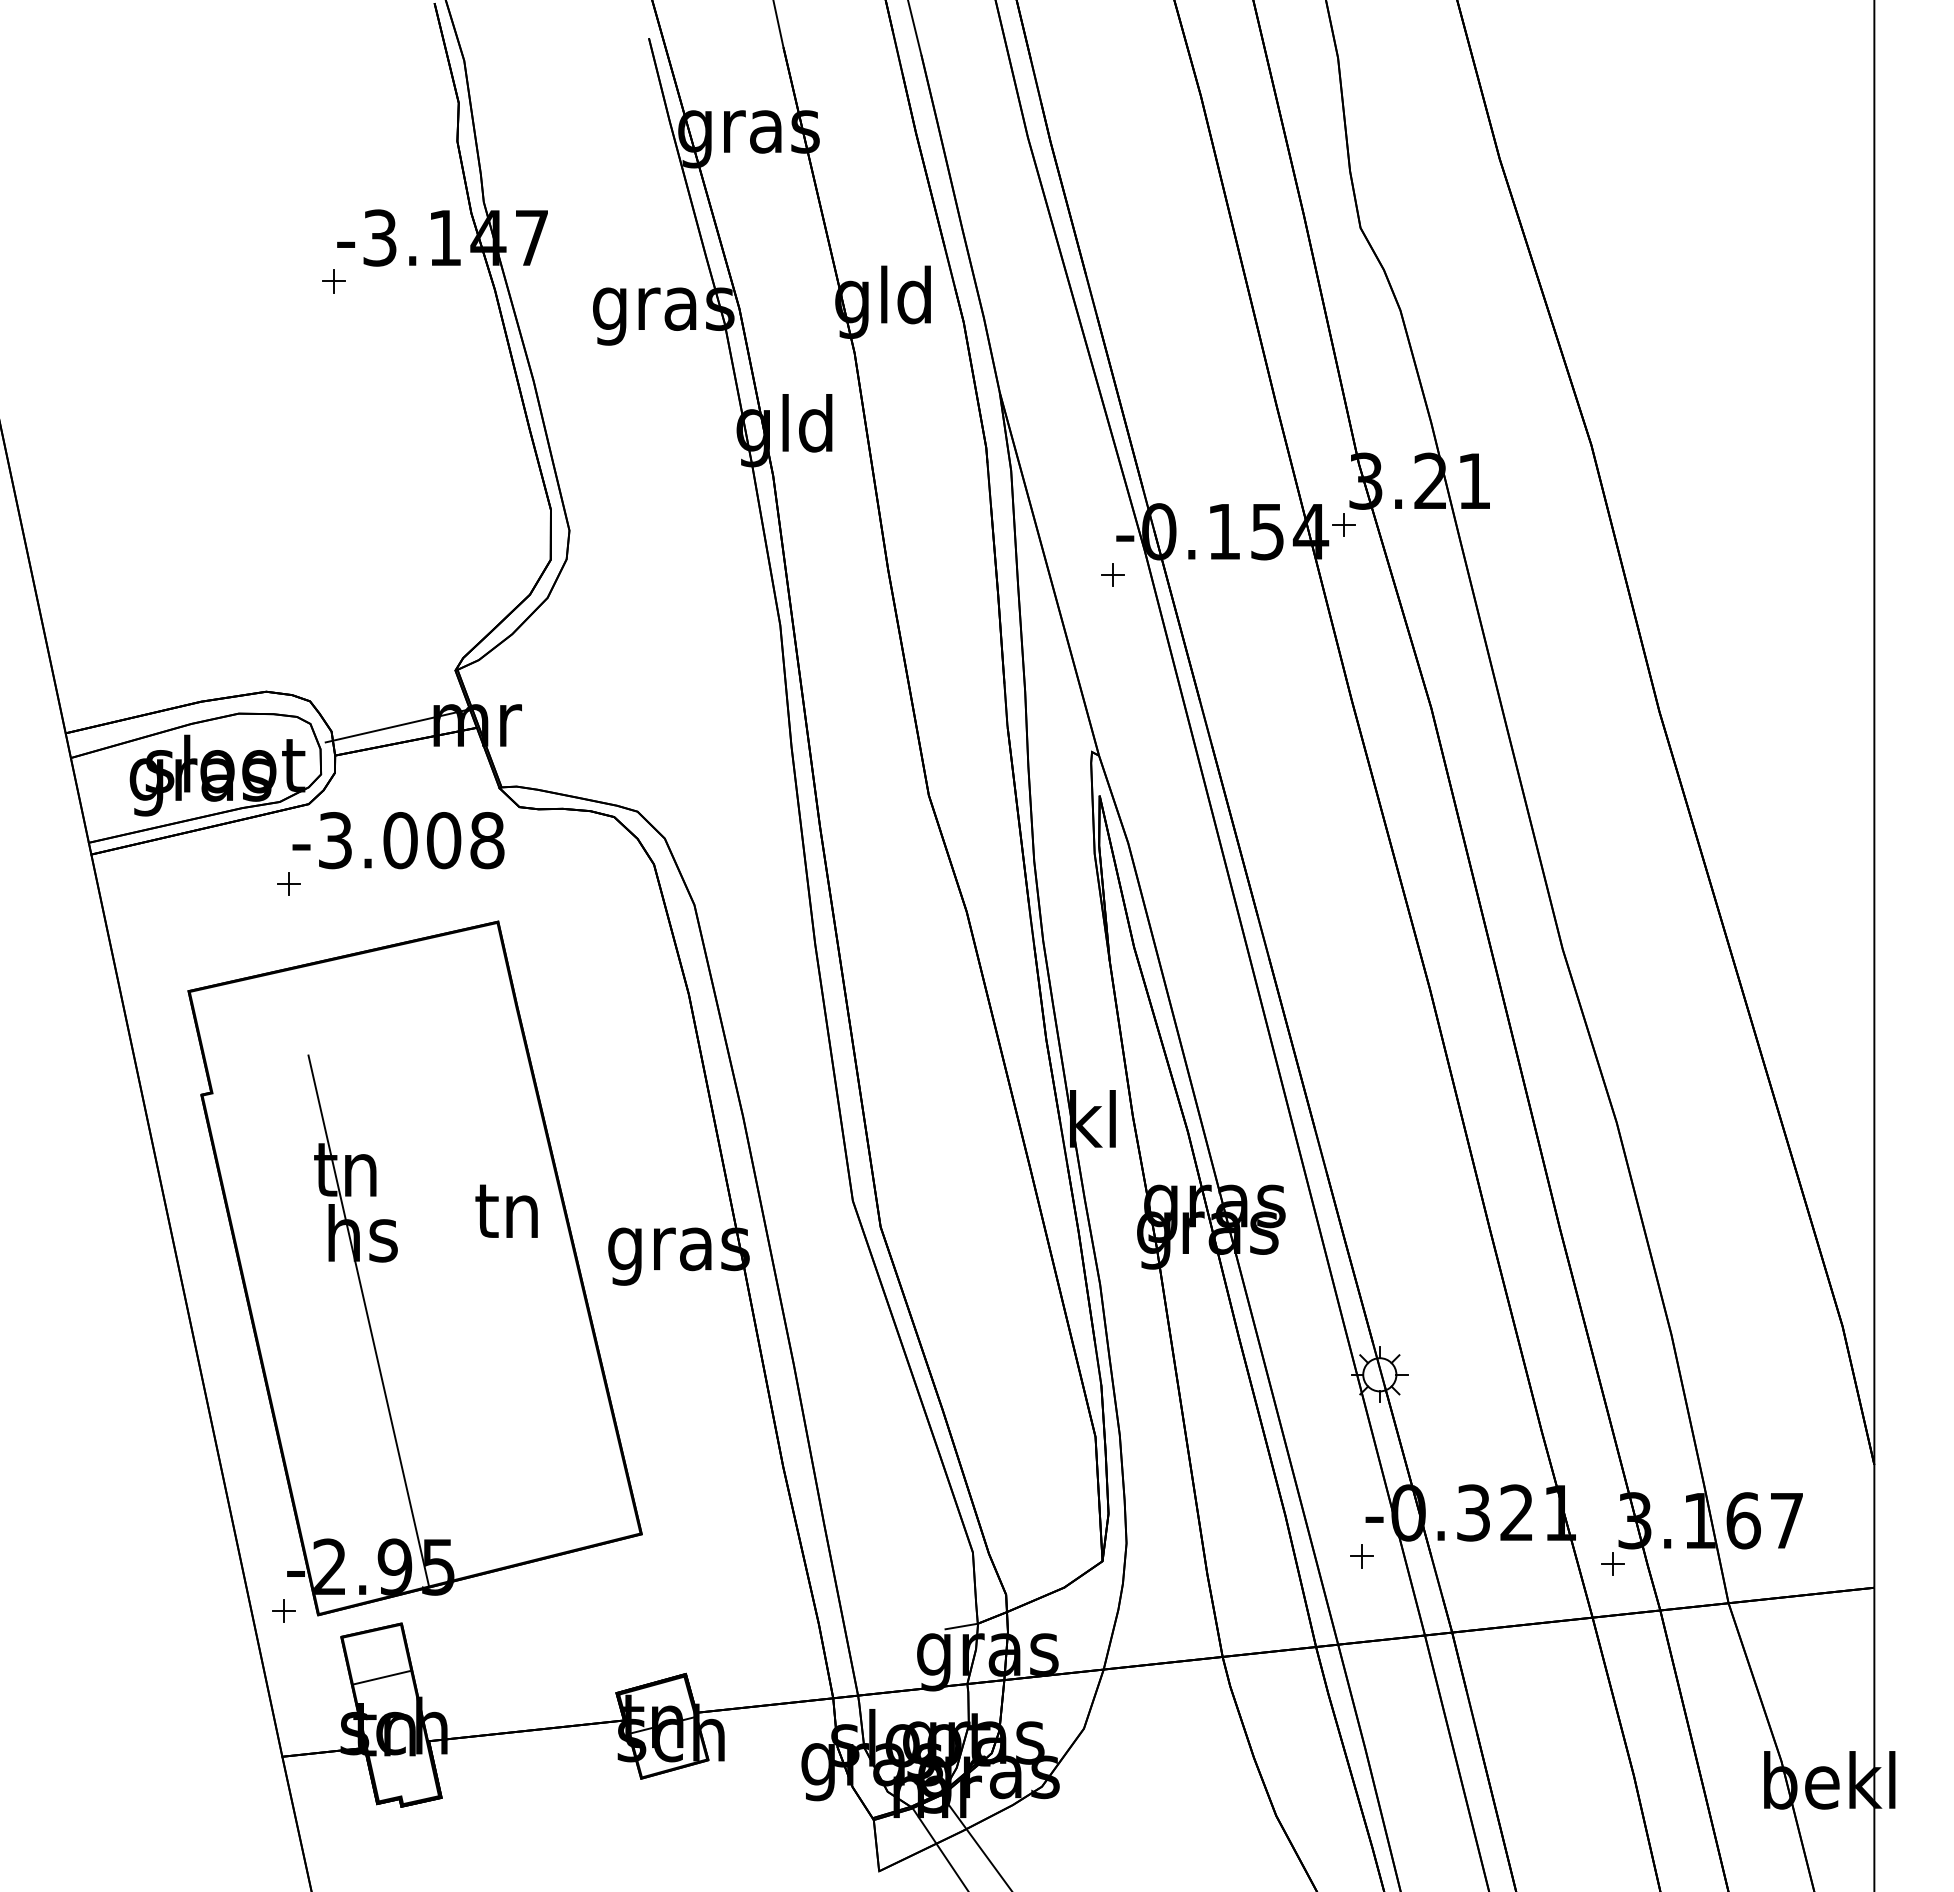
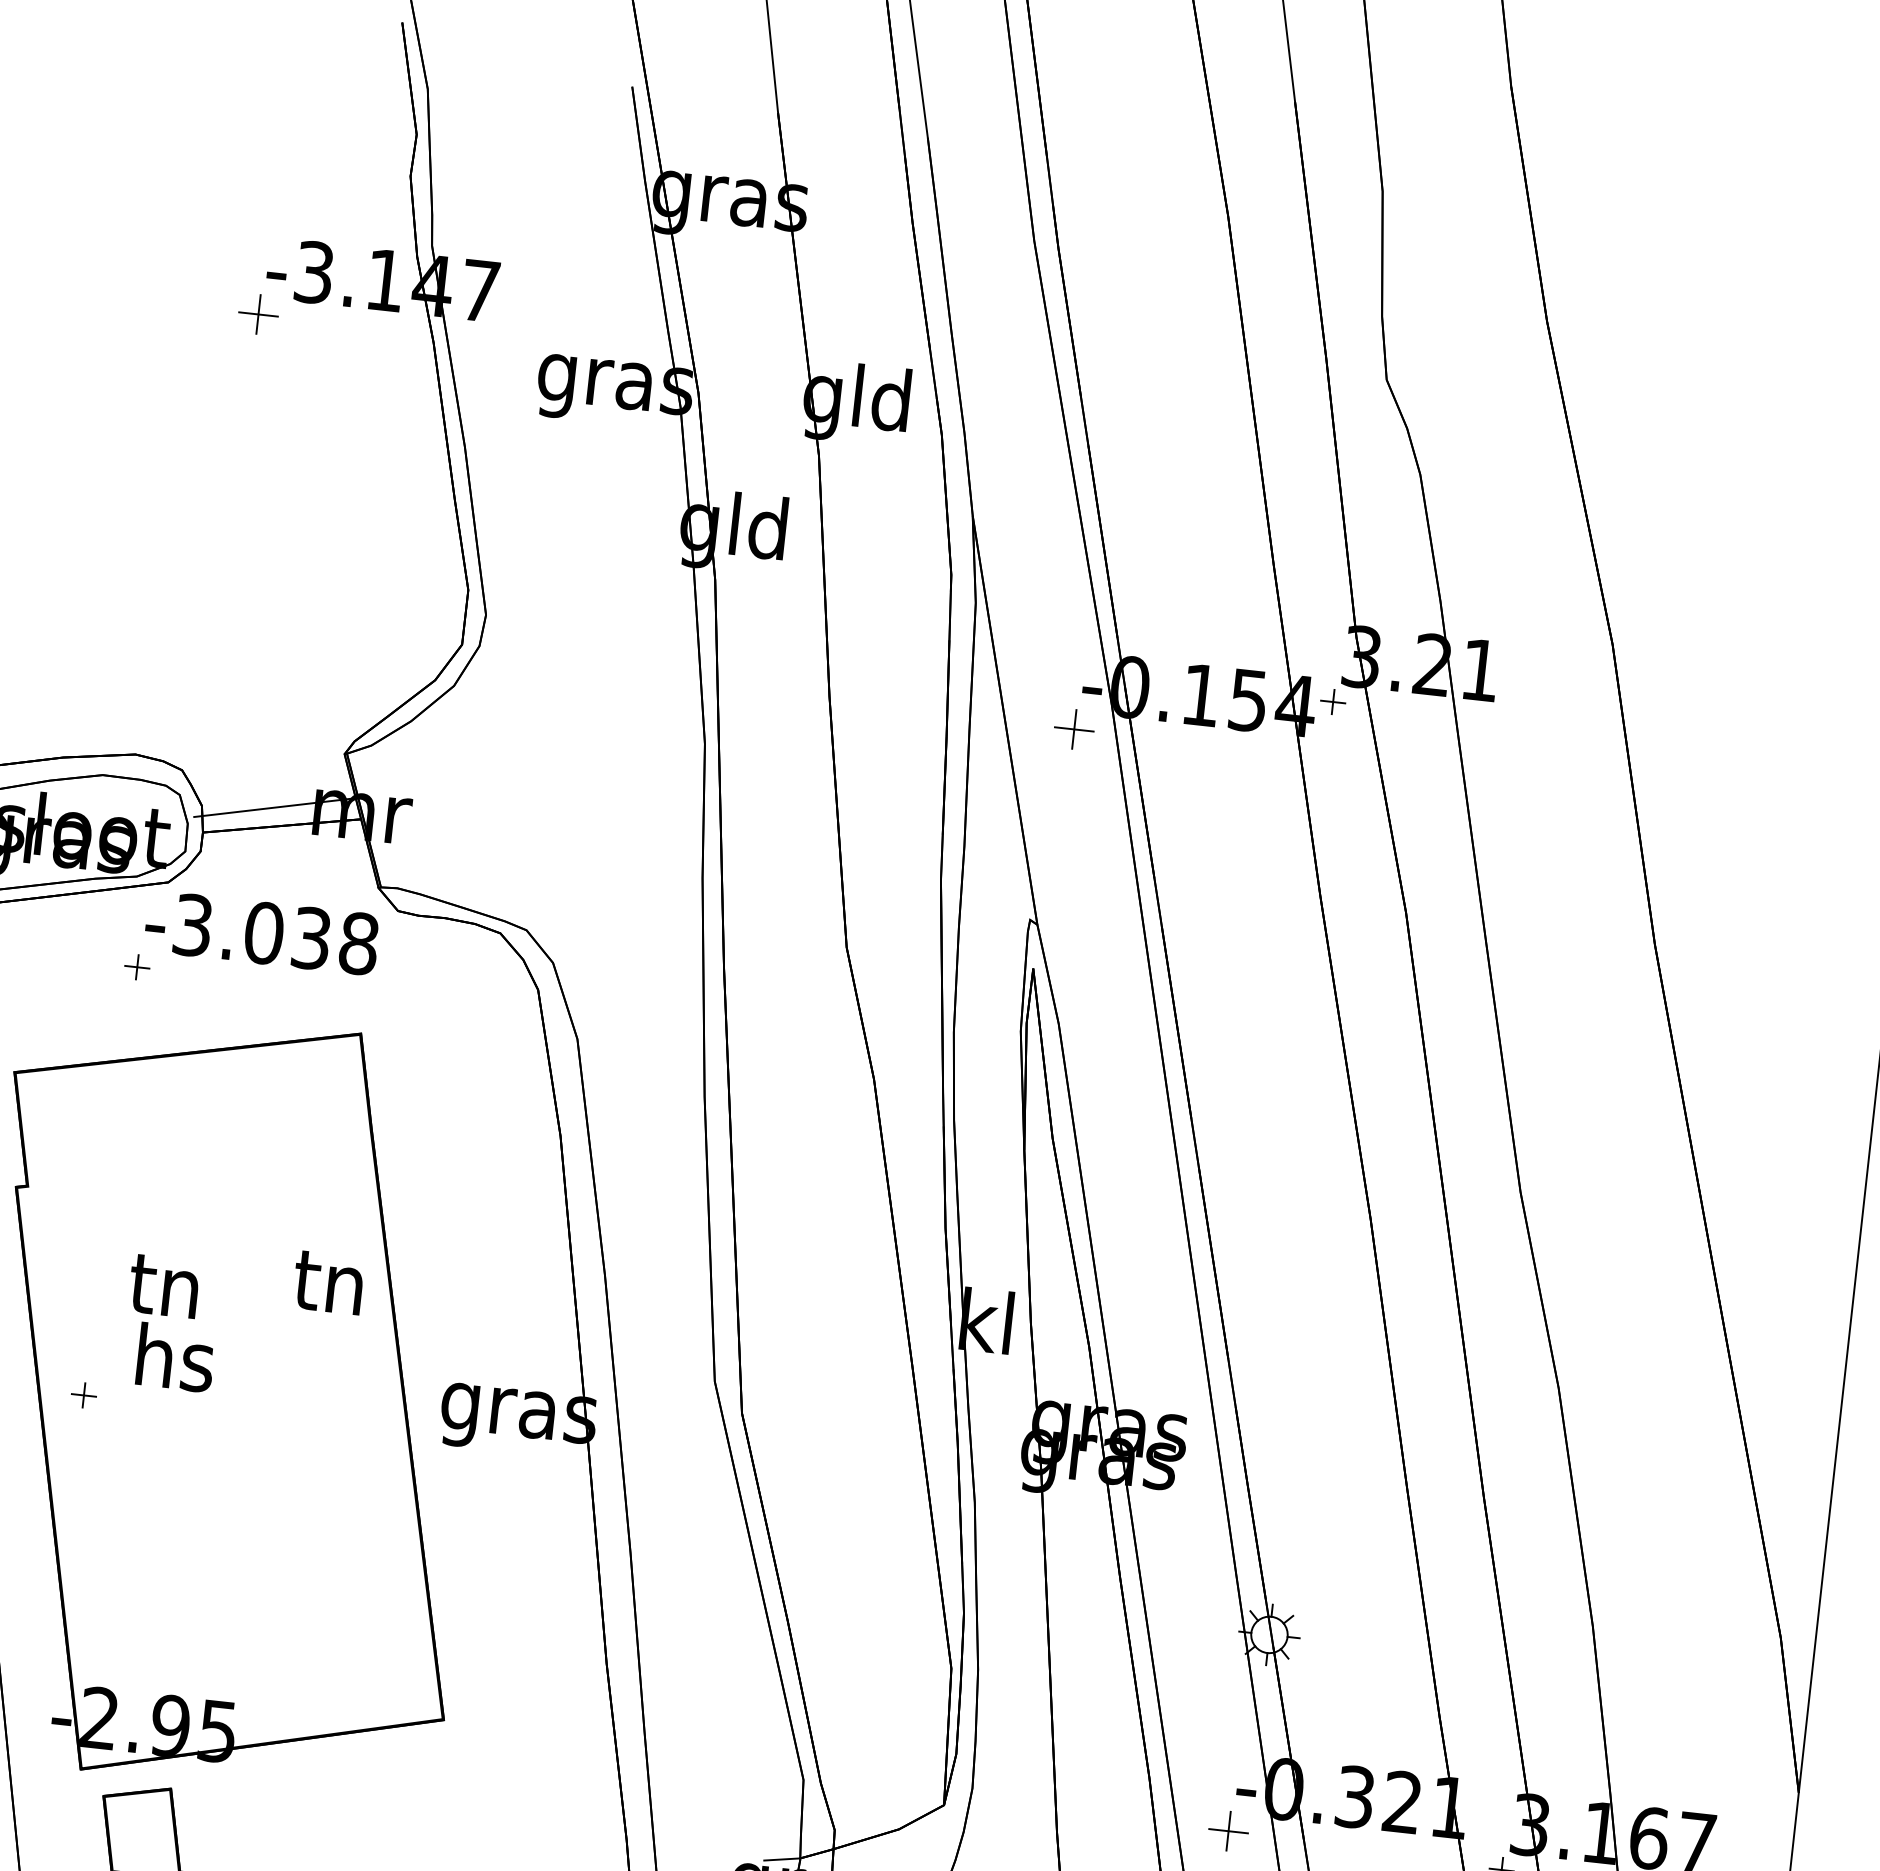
part: (333, 281) -> (258, 314), size x1.6
part: (1112, 574) -> (1073, 728), size x1.6
text: (444, 840) -> (312, 938), -3.008 -> -3.038
text: (506, 1210) -> (328, 1281), moved
line: (368, 1320) -> (171, 1453), removed
part: (1361, 1556) -> (1227, 1831), size x1.6
part: (283, 1610) -> (83, 1395), moved
line: (382, 1677) -> (143, 1845), removed

